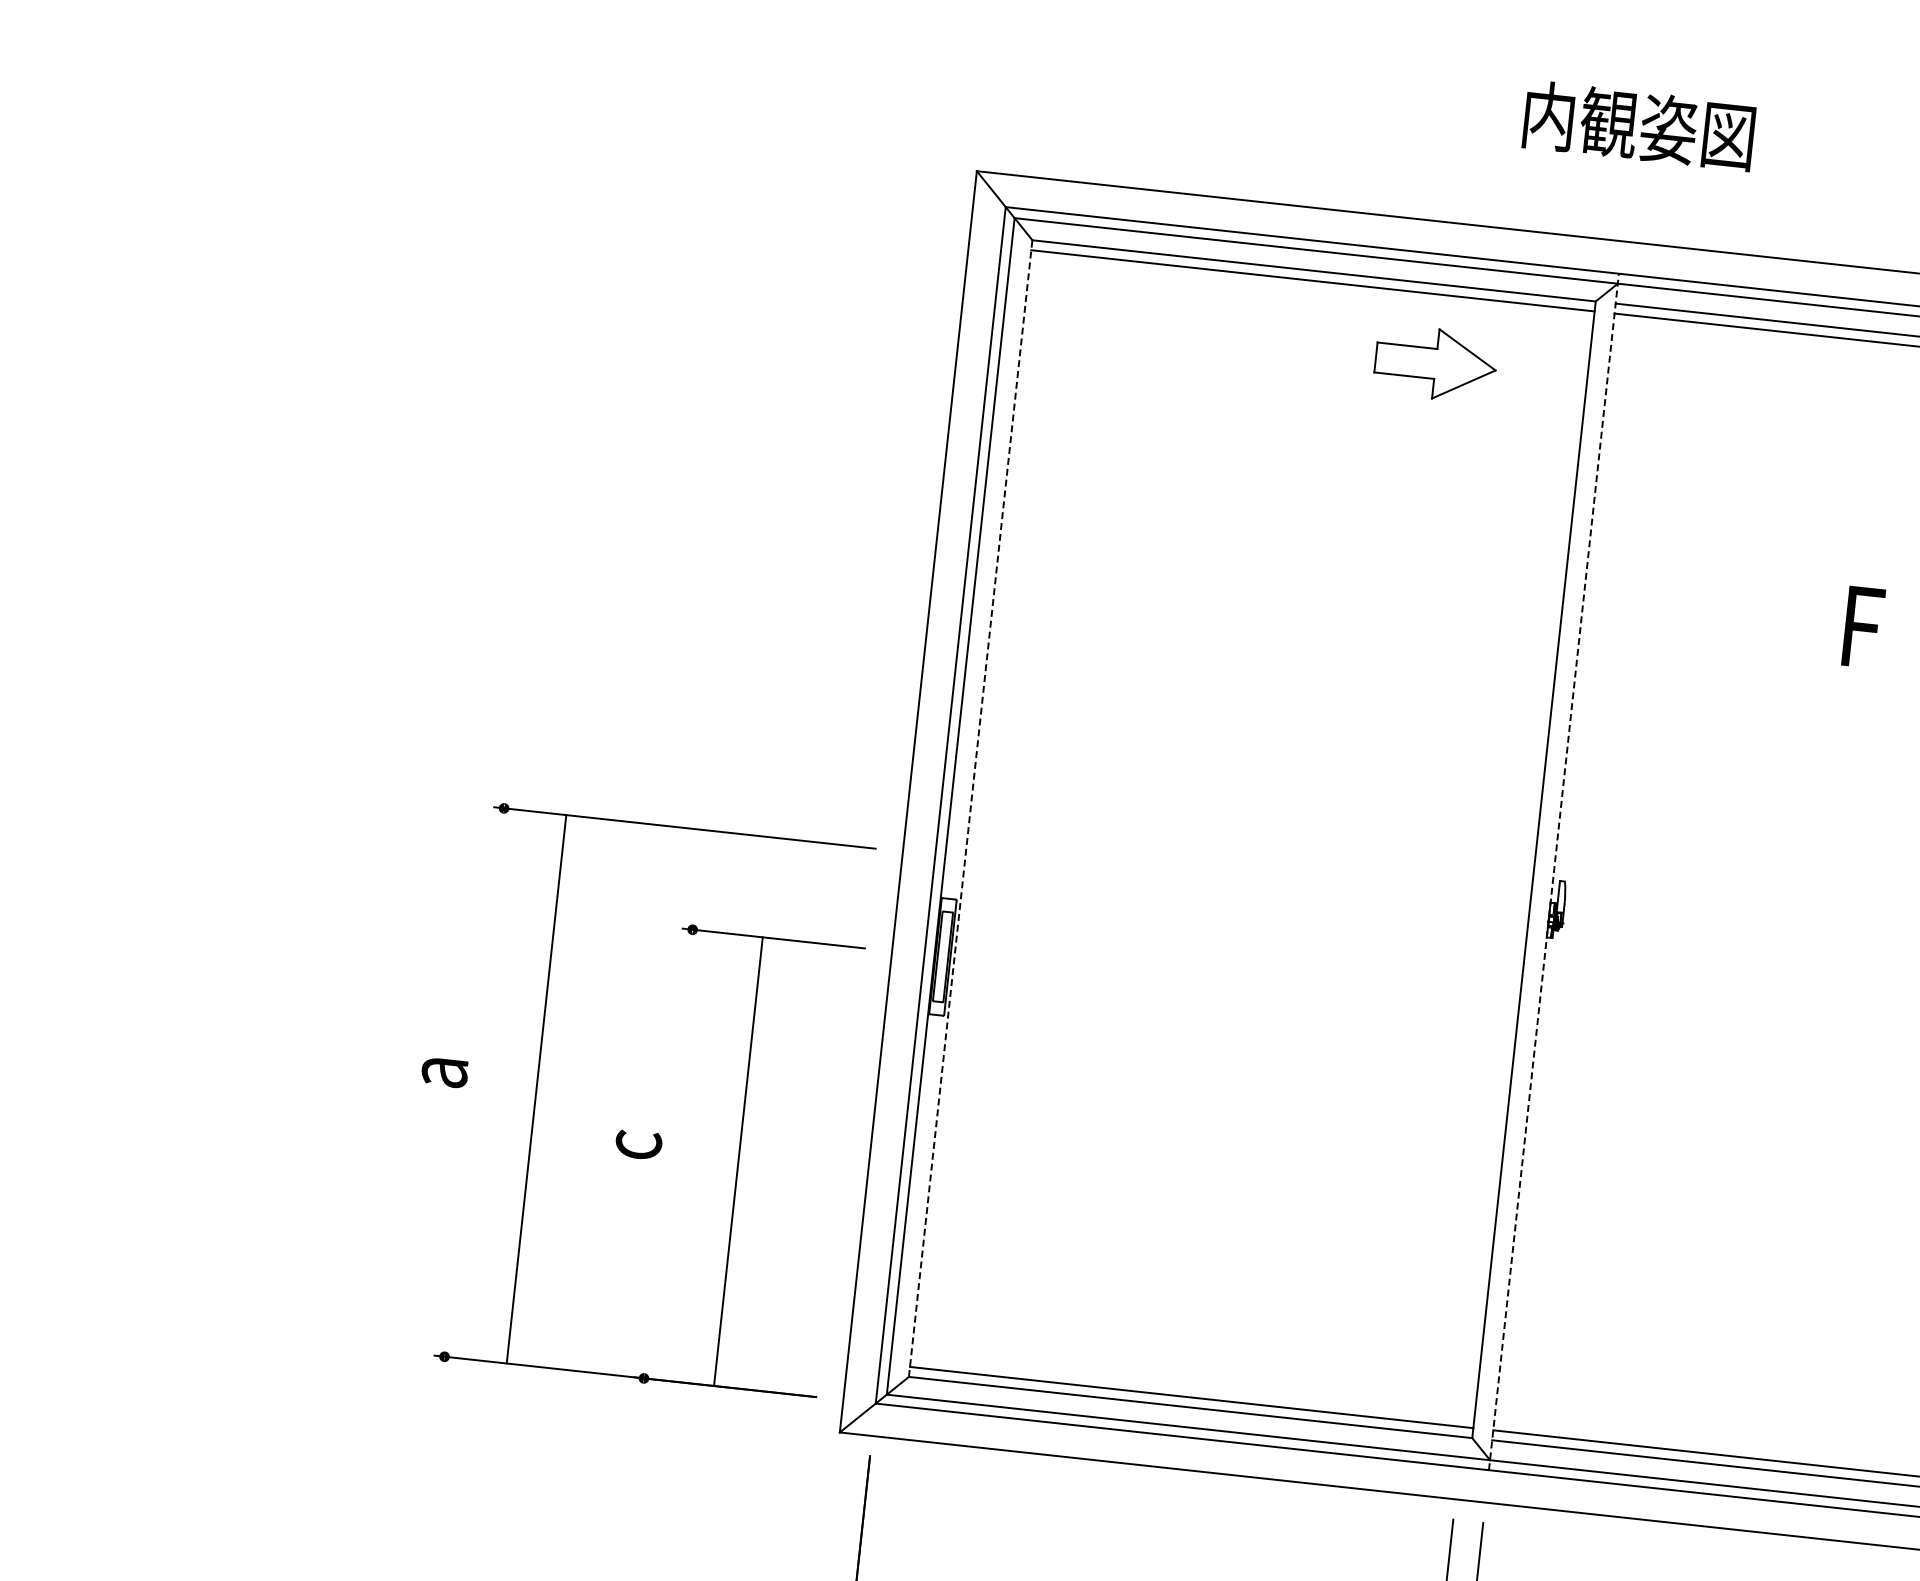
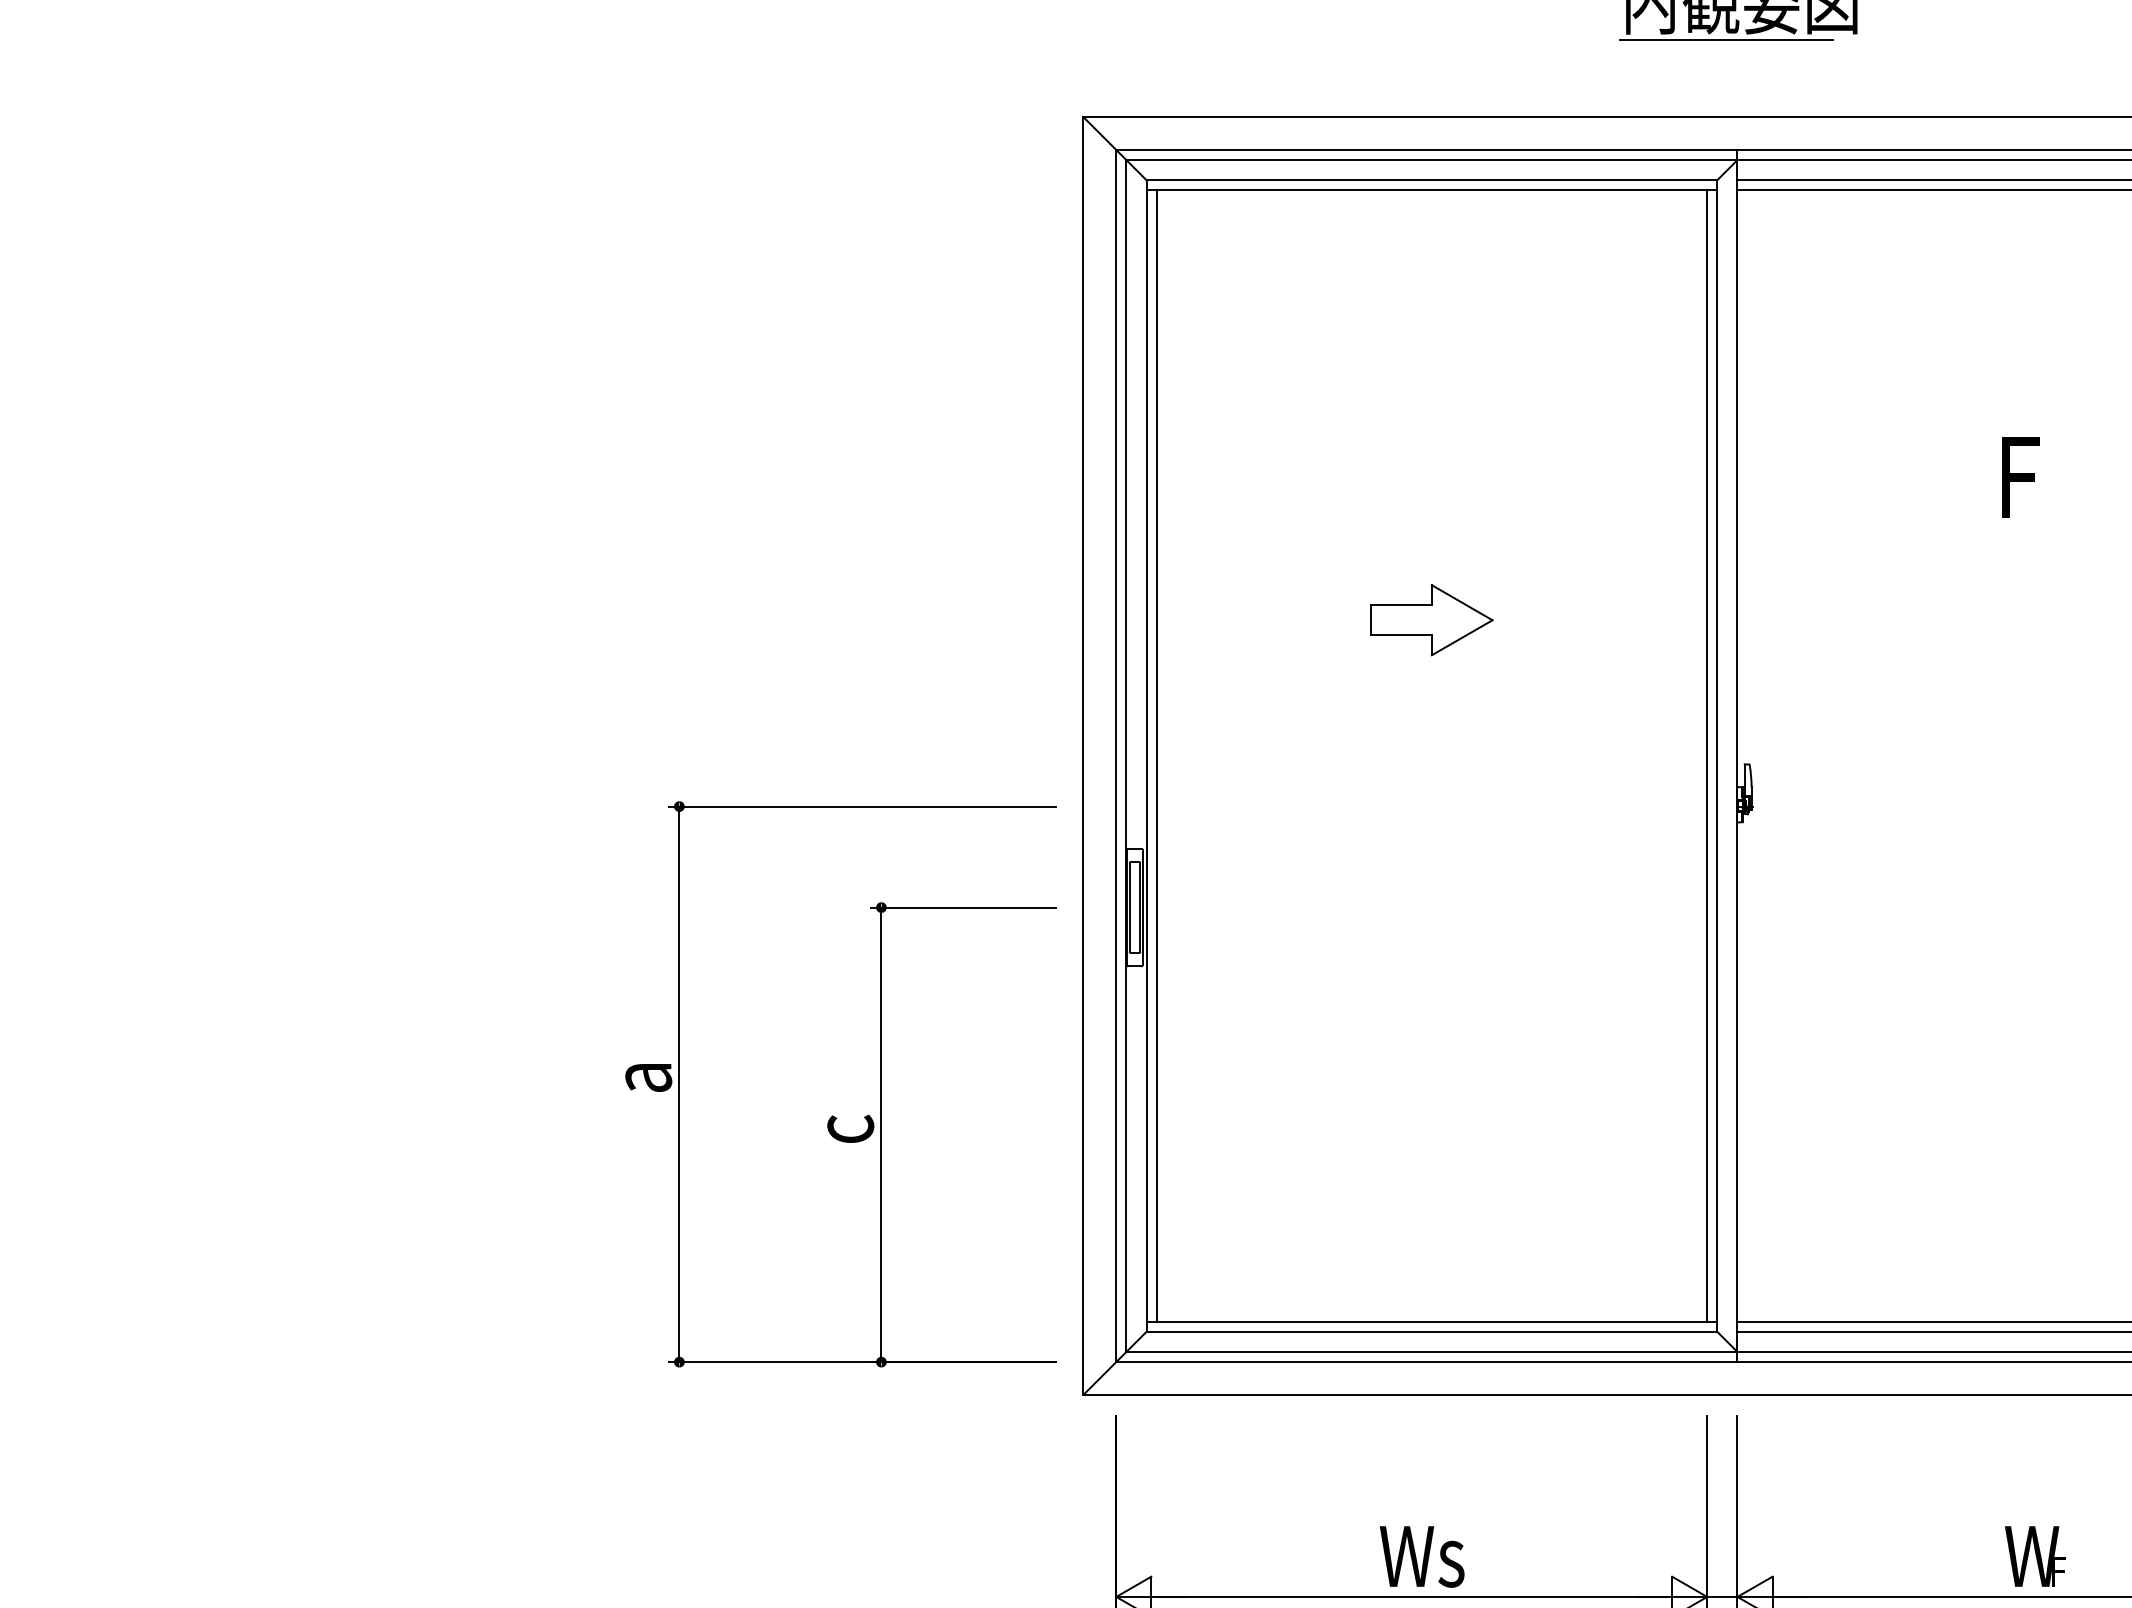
line: (1619, 163) -> (1726, 39), added
part: (1435, 364) -> (1431, 620), moved
line: (970, 809) -> (1146, 756), dashed -> solid
line: (980, 809) -> (1156, 755), added
line: (1524, 868) -> (1707, 755), added
line: (1554, 871) -> (1737, 755), dashed -> solid
line: (536, 1089) -> (679, 1084), moved
line: (738, 1161) -> (881, 1134), moved

